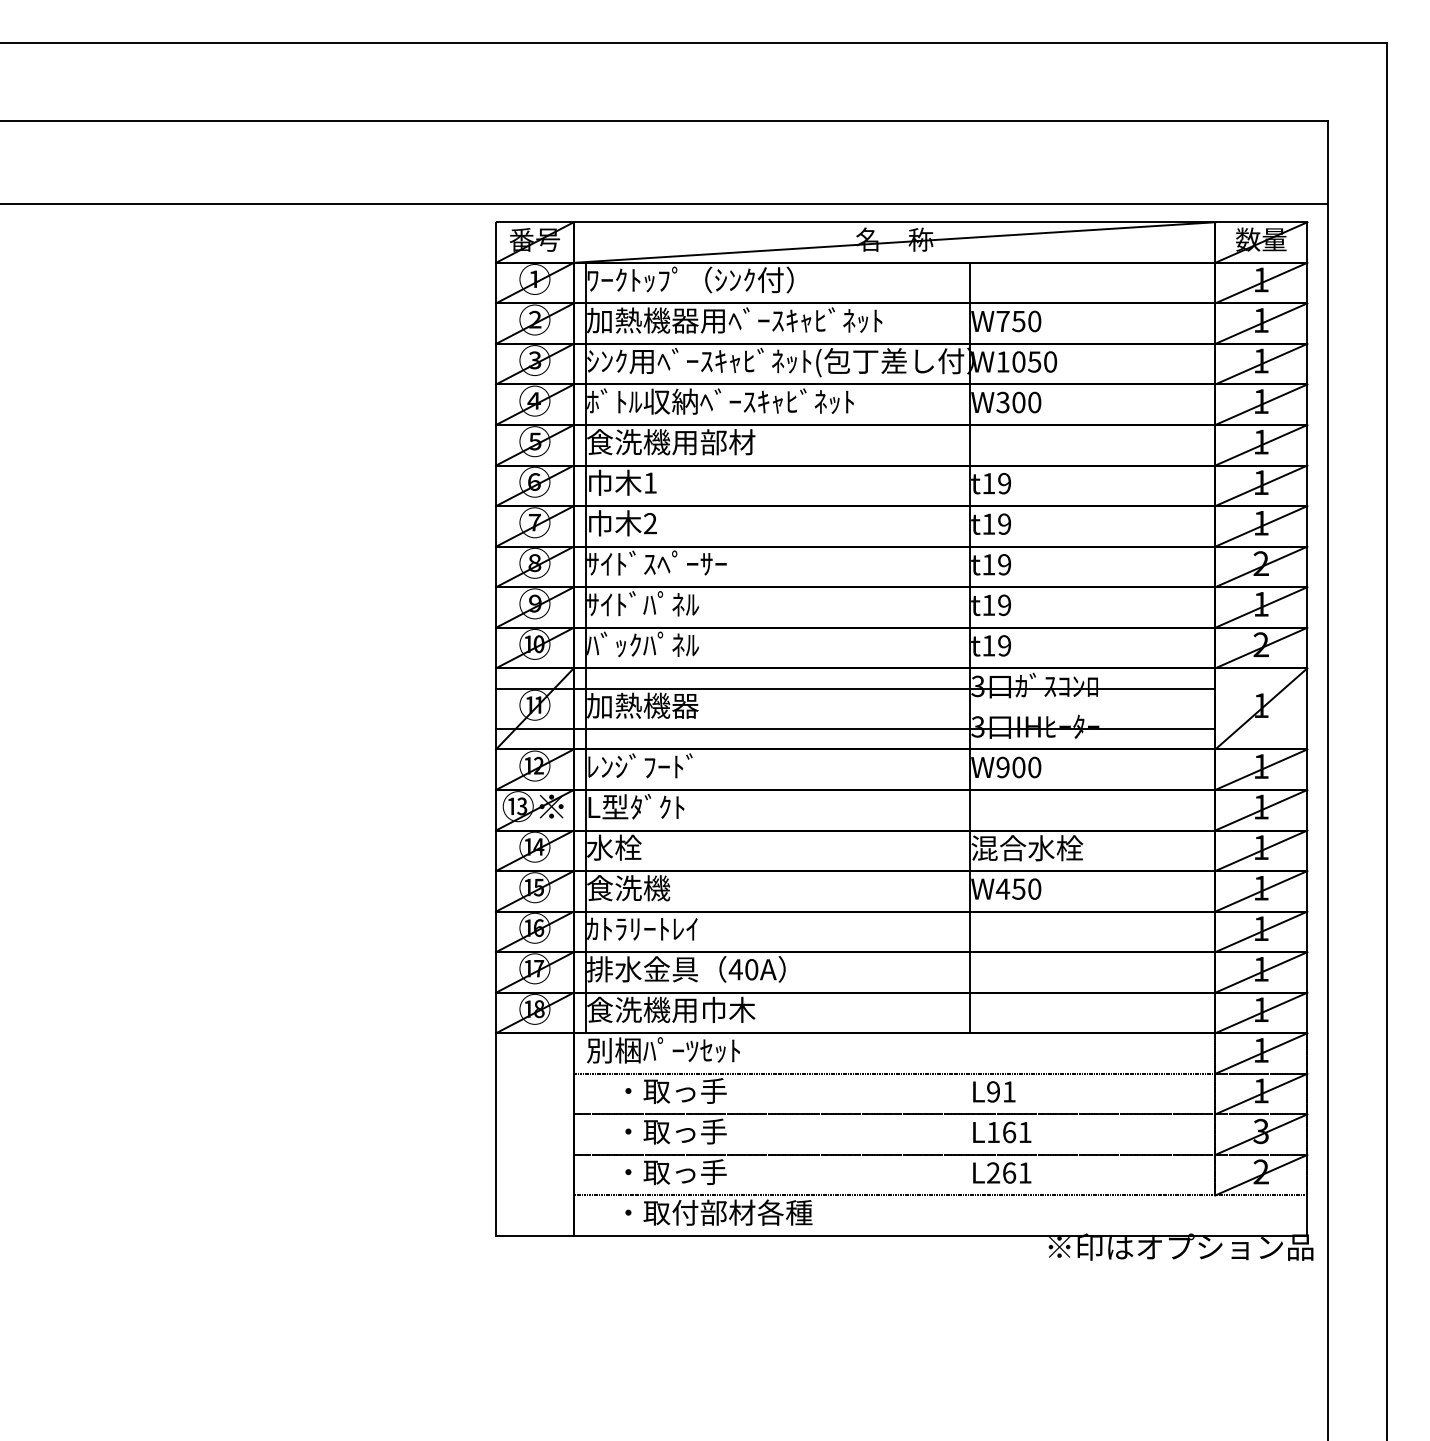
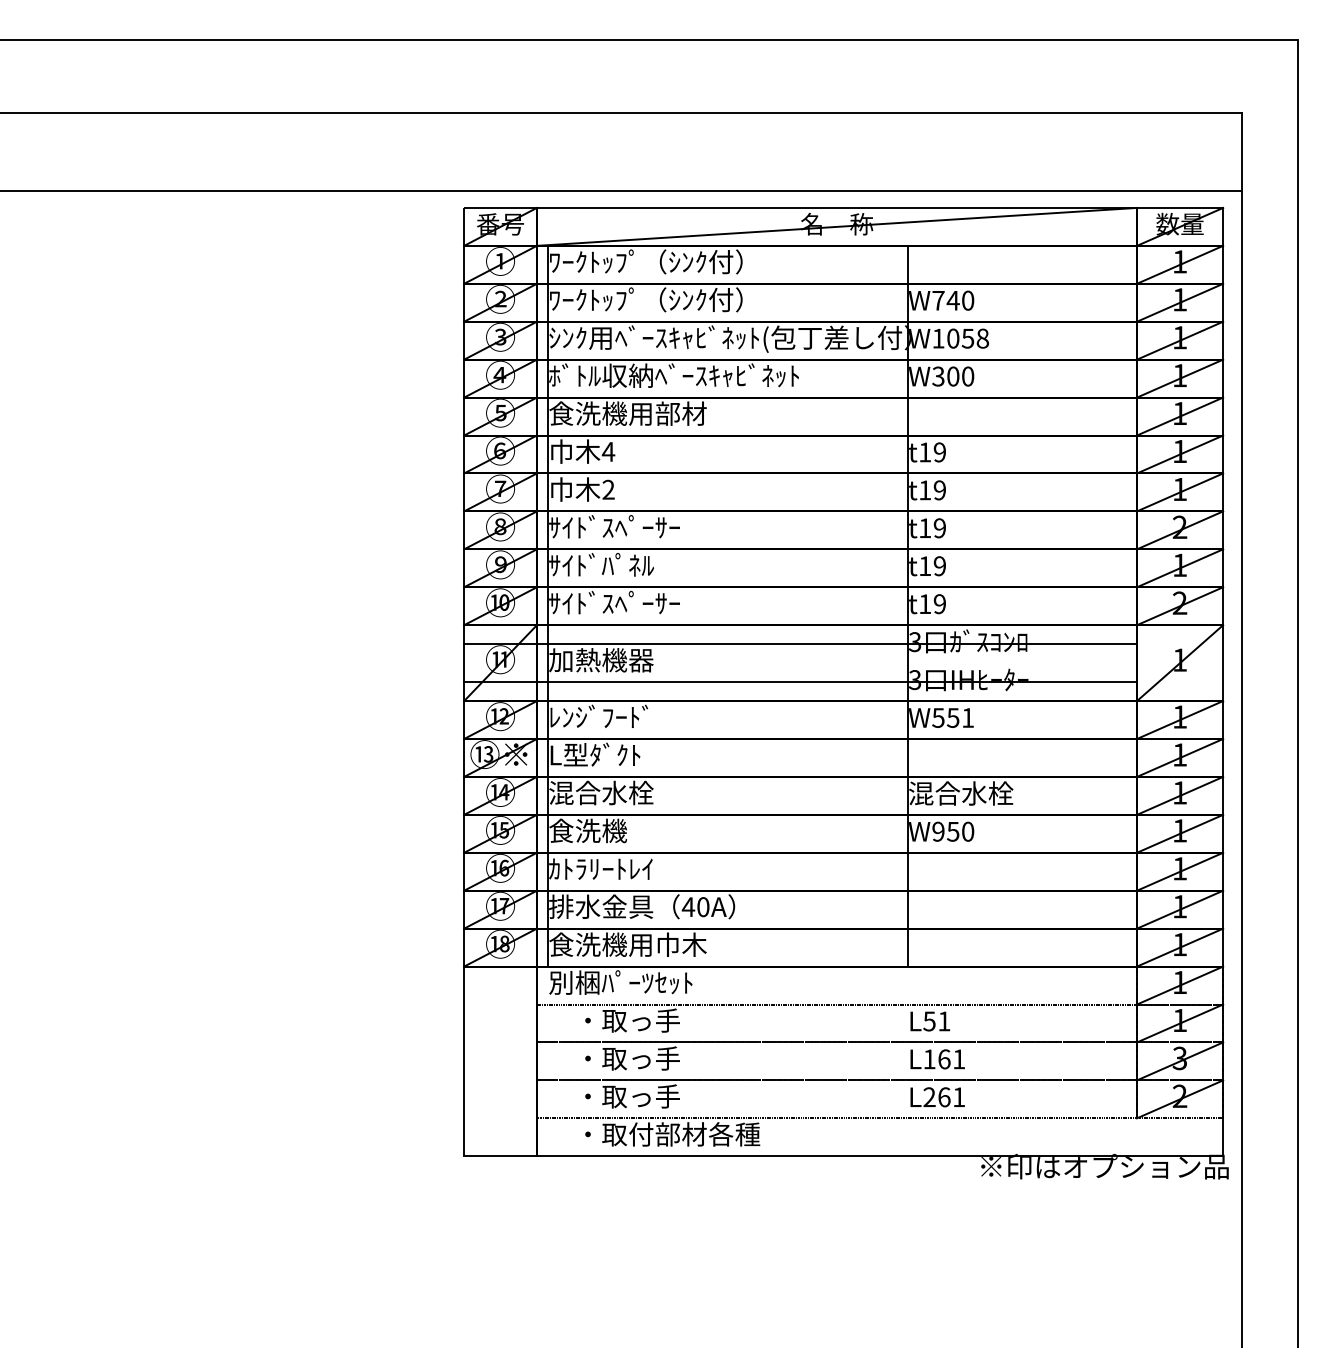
text: (734, 320) -> (687, 299), 加熱機器用ﾍﾞｰｽｷｬﾋﾞﾈｯﾄ -> ﾜｰｸﾄｯﾌﾟ（ｼﾝｸ付）
text: (1018, 321) -> (952, 300), W750 -> W740
text: (1050, 361) -> (982, 338), W1050 -> W1058
text: (650, 482) -> (608, 451), 1 -> 4
text: (656, 644) -> (614, 602), ﾊﾞｯｸﾊﾟﾈﾙ -> ｻｲﾄﾞｽﾍﾟｰｻｰ
text: (1019, 767) -> (953, 717), W900 -> W551
text: (642, 847) -> (601, 792), 水栓 -> 混合水栓
text: (1003, 888) -> (938, 831), W450 -> W950
text: (993, 1091) -> (929, 1021), L91 -> L51

